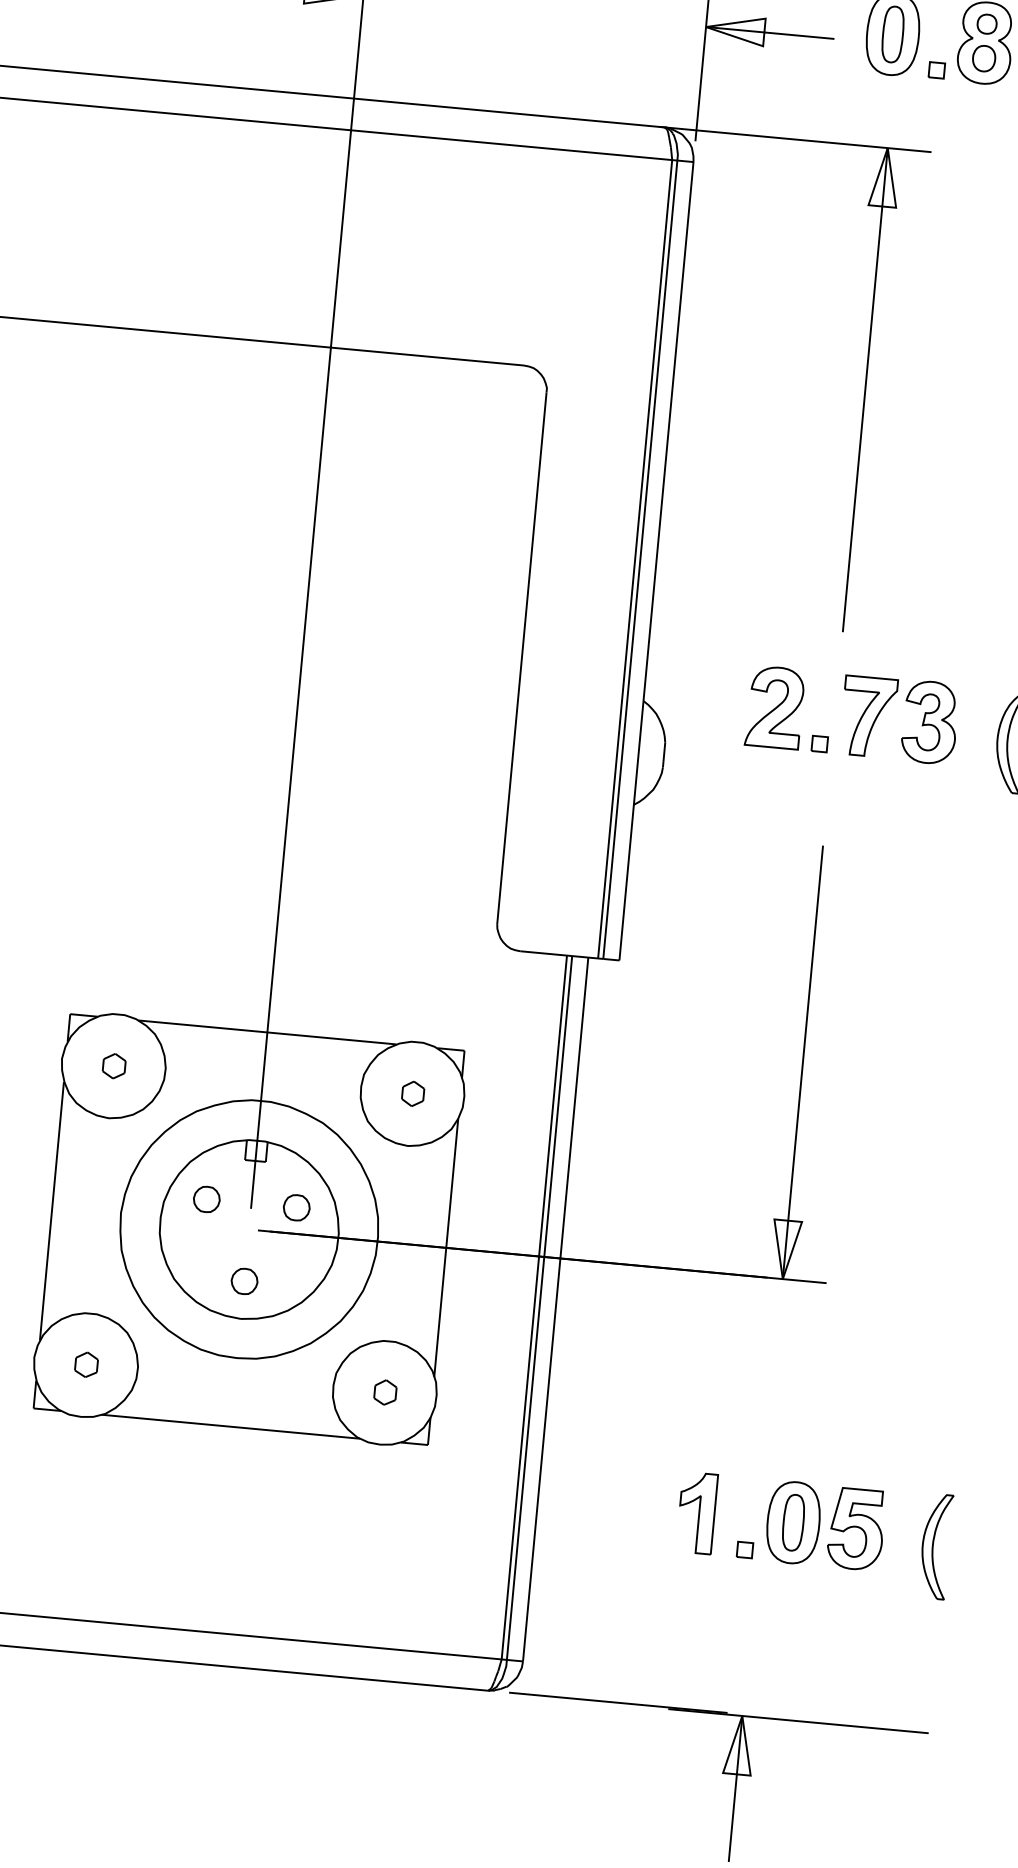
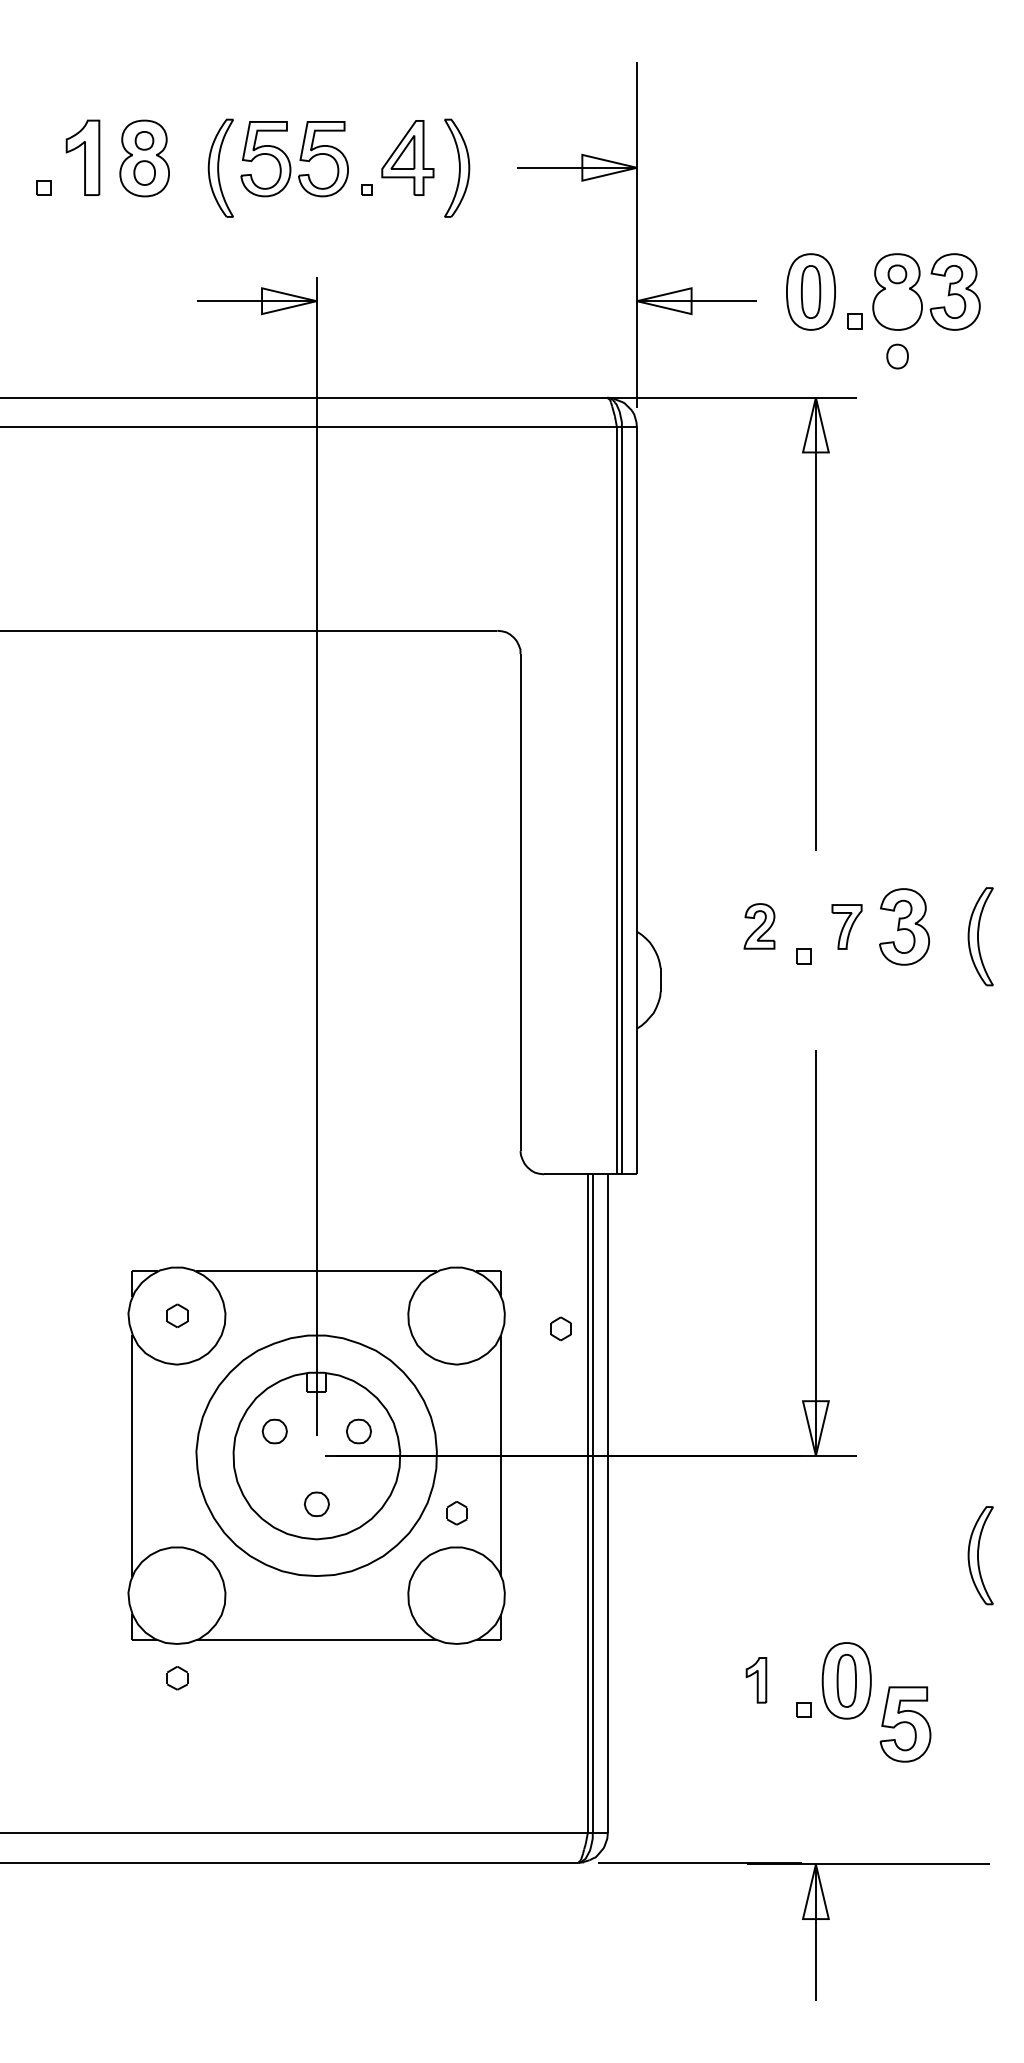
part: (984, 58) -> (897, 356), moved
part: (775, 707) -> (759, 926), size x0.6
part: (868, 716) -> (846, 926), size x0.6
part: (412, 1093) -> (560, 1328), moved
part: (86, 1365) -> (177, 1678), moved
part: (384, 1392) -> (456, 1513), moved
part: (697, 1513) -> (756, 1680), size x0.6
part: (856, 1529) -> (905, 1724), moved
part: (935, 1546) -> (980, 1555), moved

